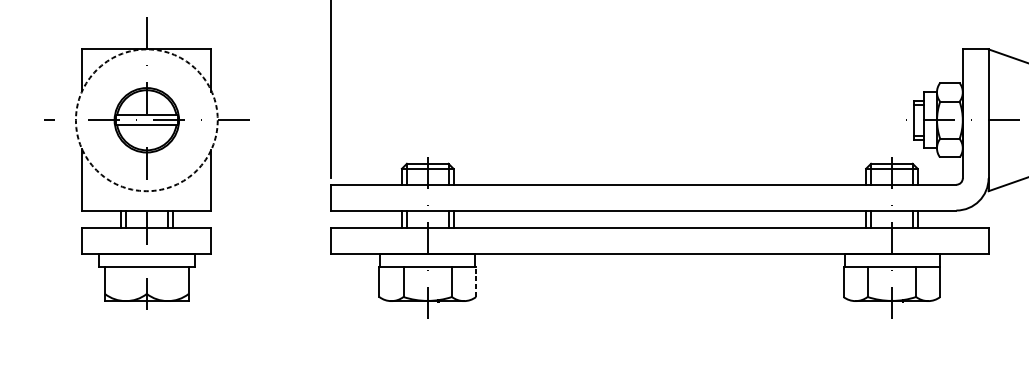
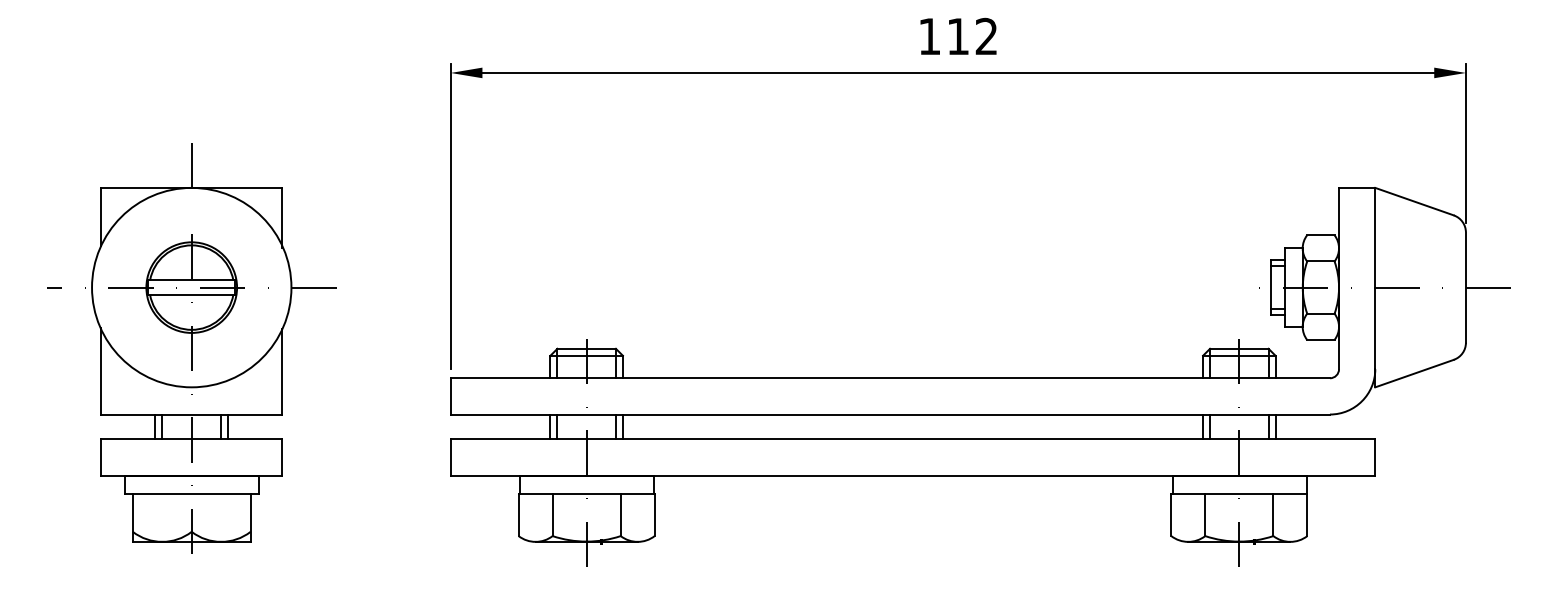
circle: (146, 120) -> (191, 287), dashed -> solid
line: (475, 281) -> (654, 514), dashed -> solid

